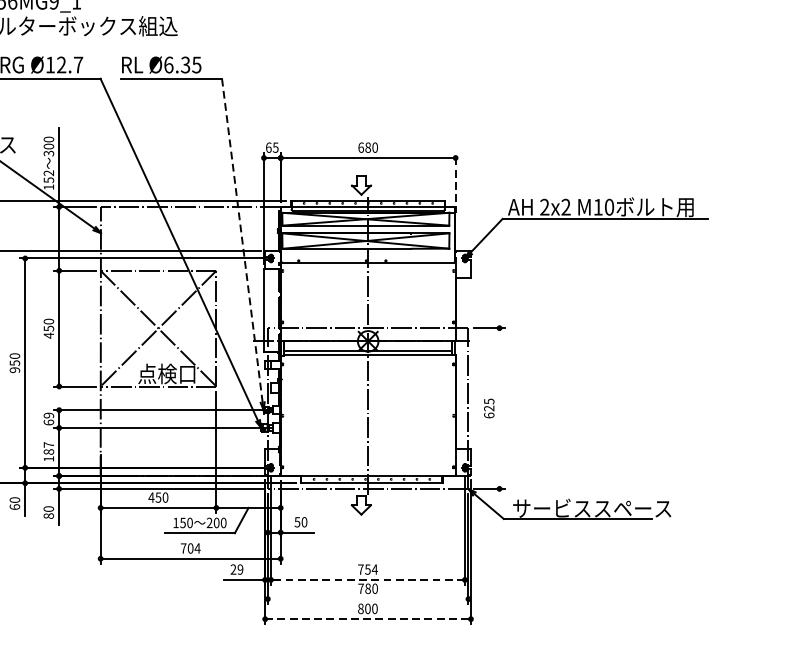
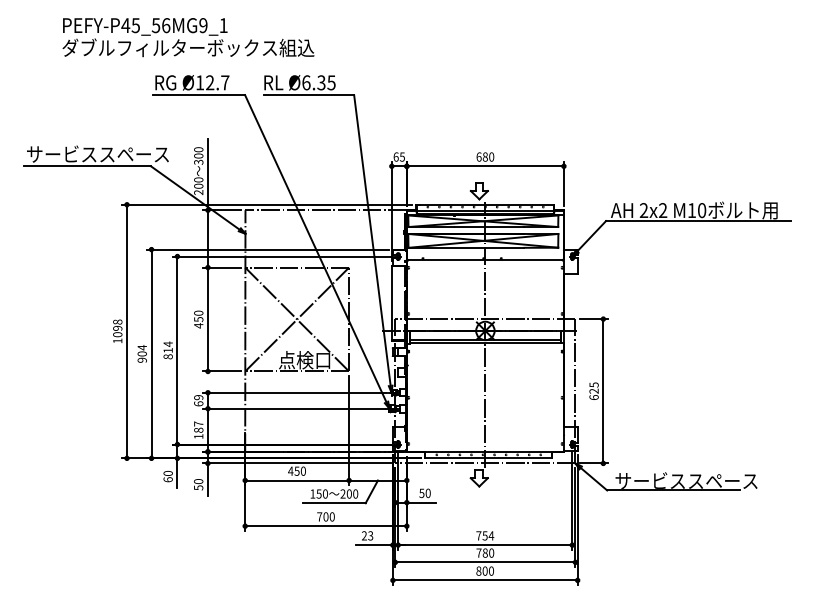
line: (455, 177) -> (563, 183), dashed -> solid
text: (48, 179) -> (198, 185), 152 -> 200
line: (242, 240) -> (372, 240), dashed -> solid
text: (14, 363) -> (167, 350), 950 -> 814
line: (499, 408) -> (603, 391), added
text: (48, 515) -> (198, 487), 80 -> 50
text: (197, 548) -> (332, 516), 704 -> 700
text: (240, 569) -> (370, 535), 29 -> 23
line: (367, 580) -> (484, 545), dashed -> solid
line: (368, 599) -> (485, 562), added
line: (368, 619) -> (485, 580), dashed -> solid

